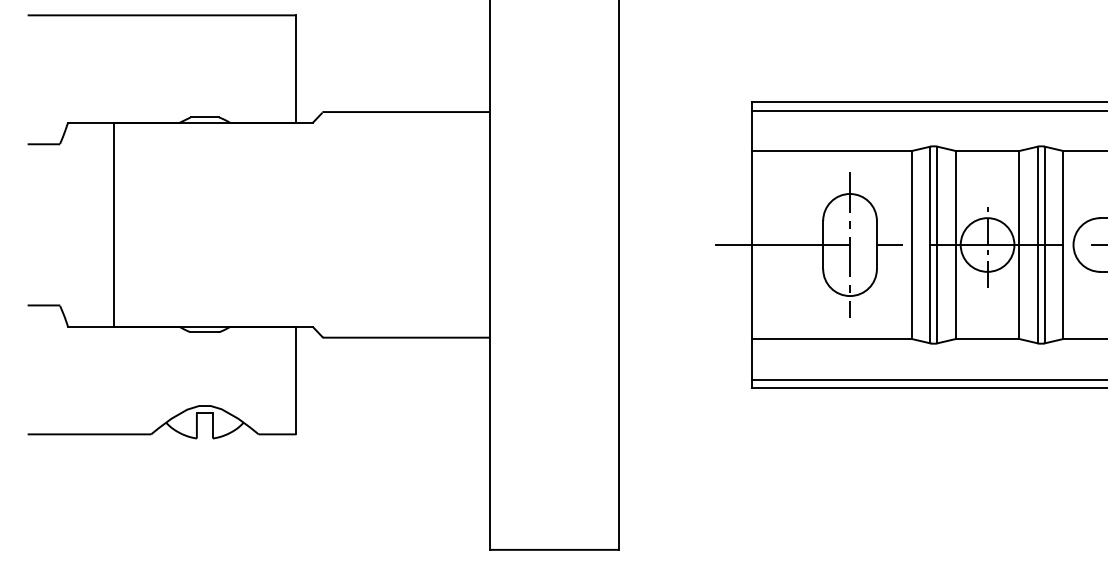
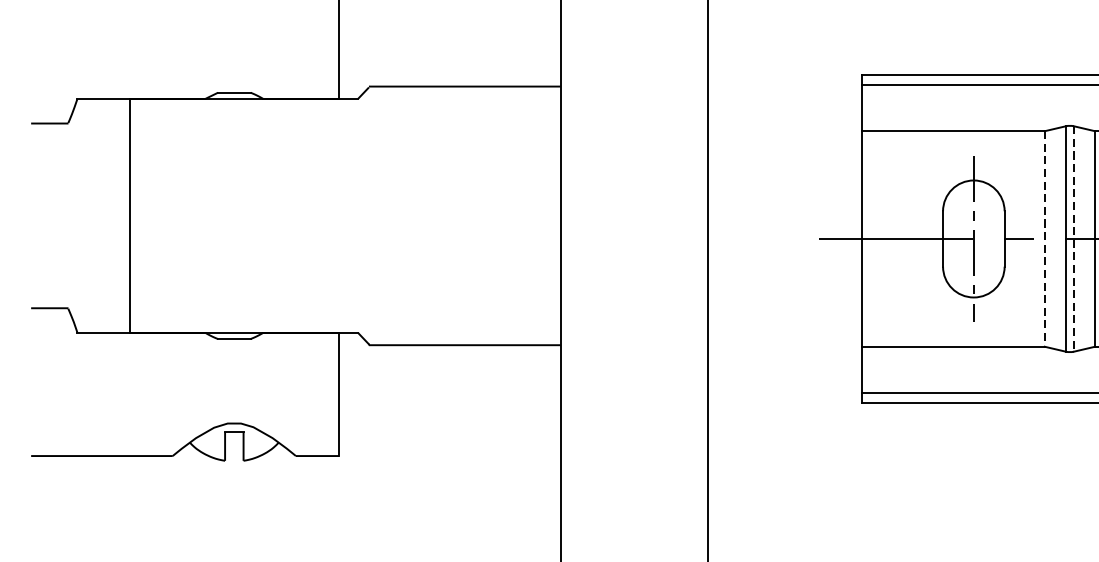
line: (911, 245) -> (1044, 239), solid -> dashed
line: (937, 245) -> (1074, 239), solid -> dashed

